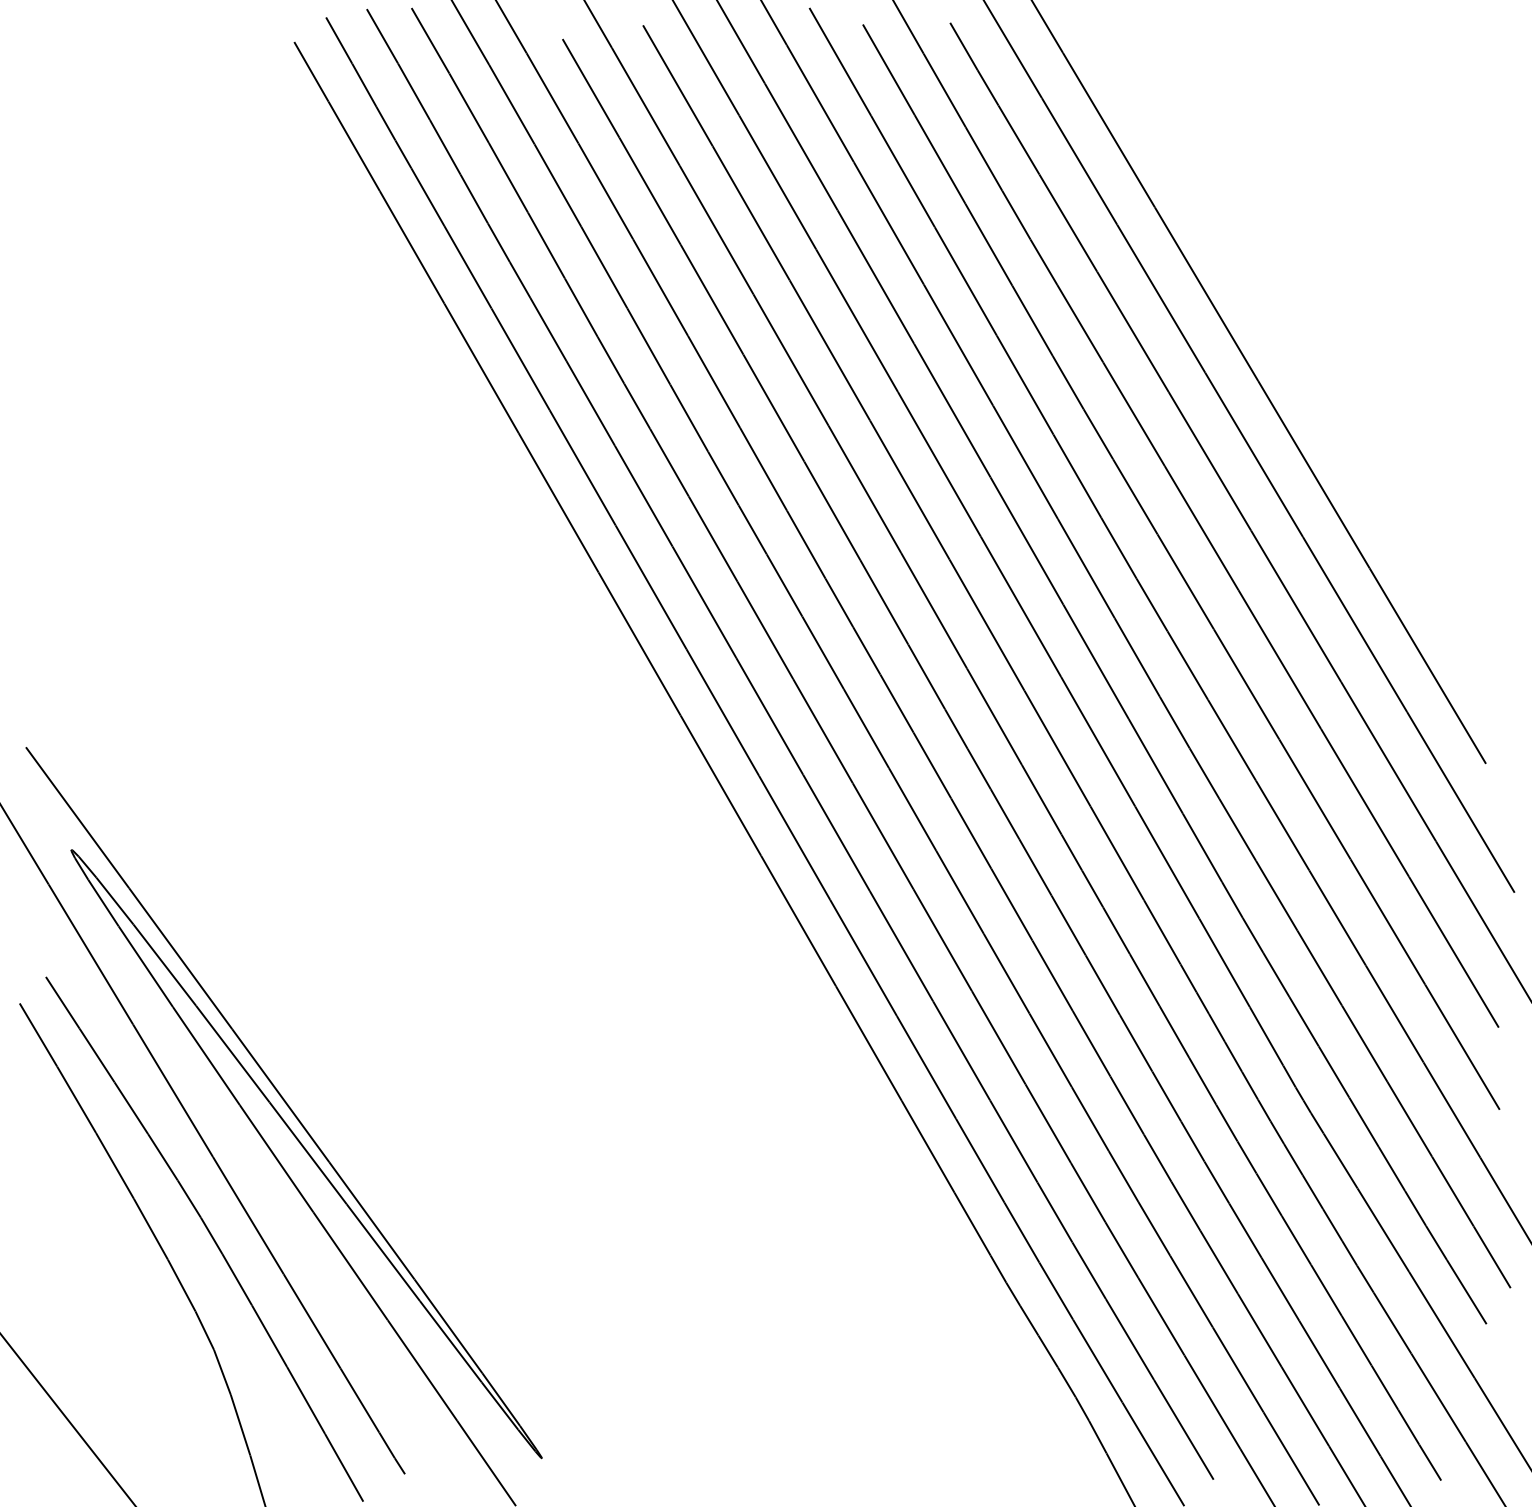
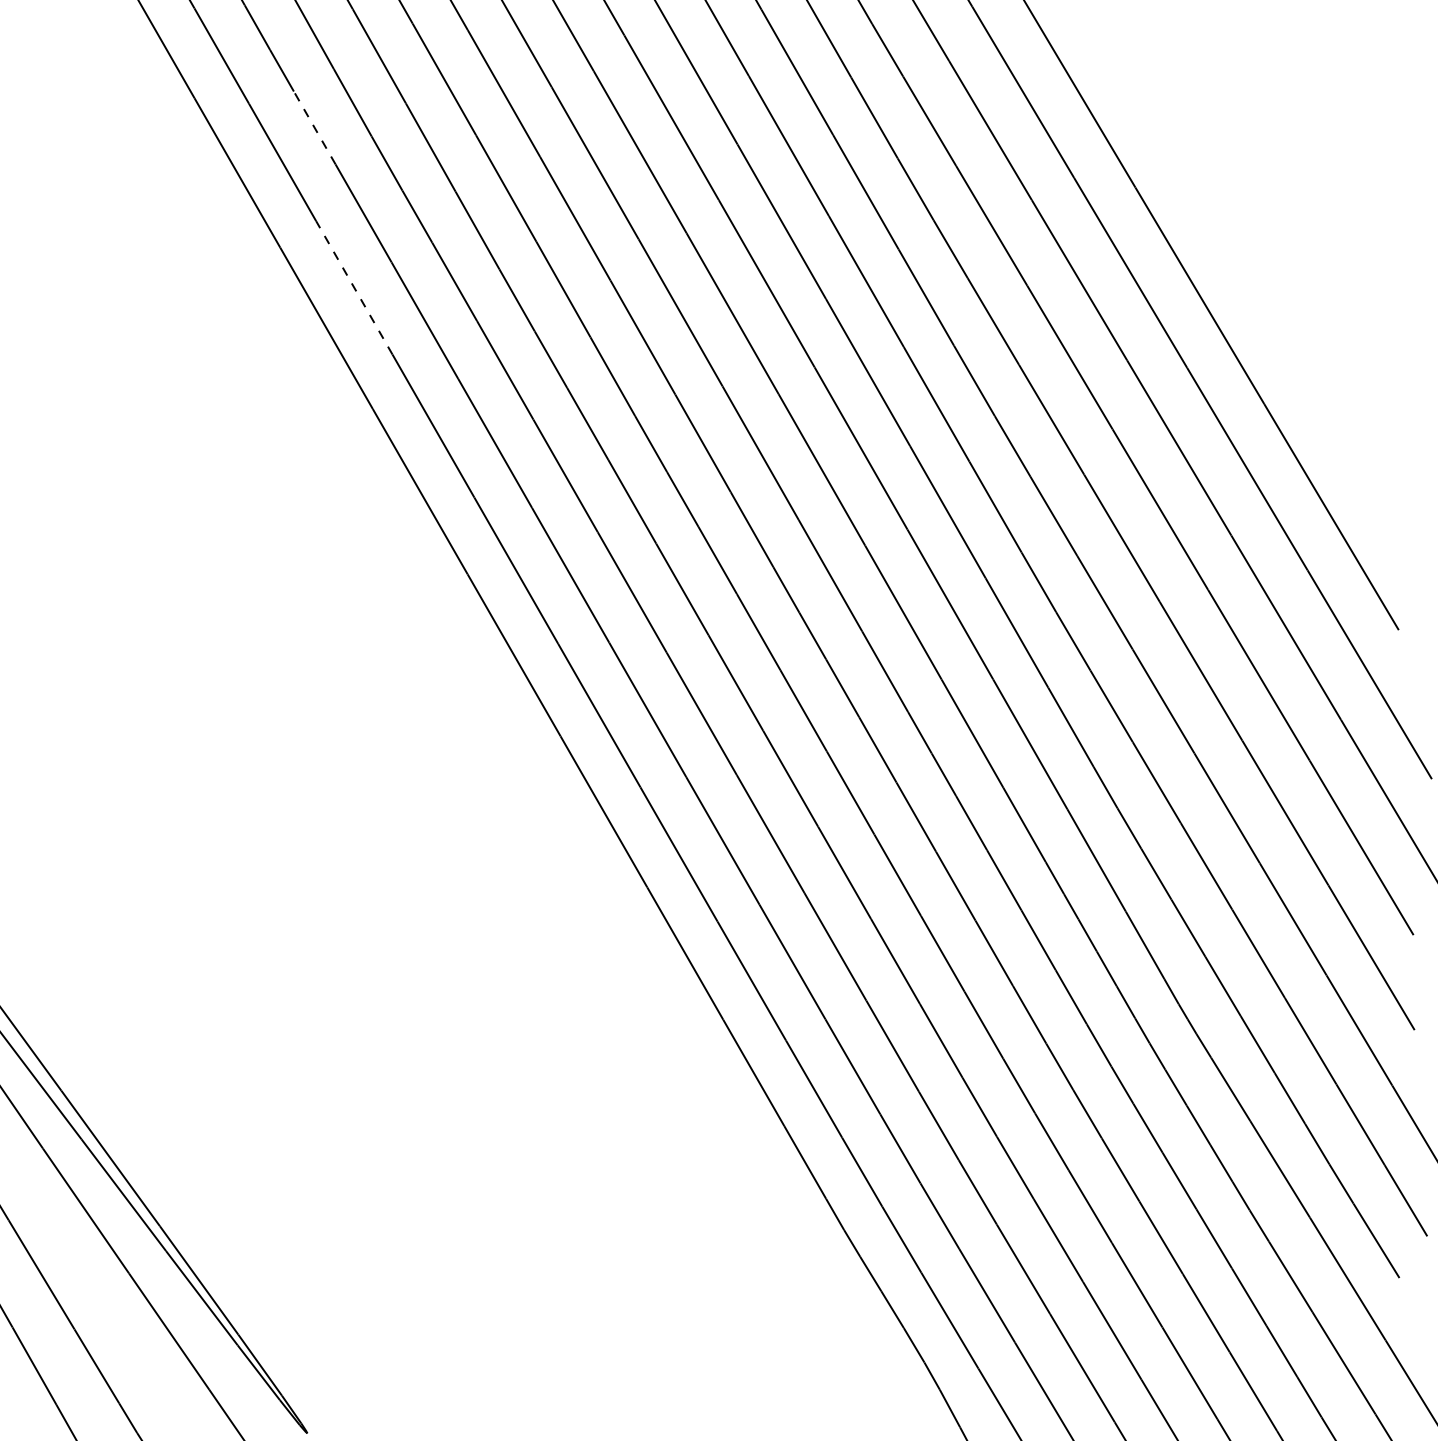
line: (548, 329) -> (314, 127), solid -> dashed
line: (582, 467) -> (354, 287), solid -> dashed

